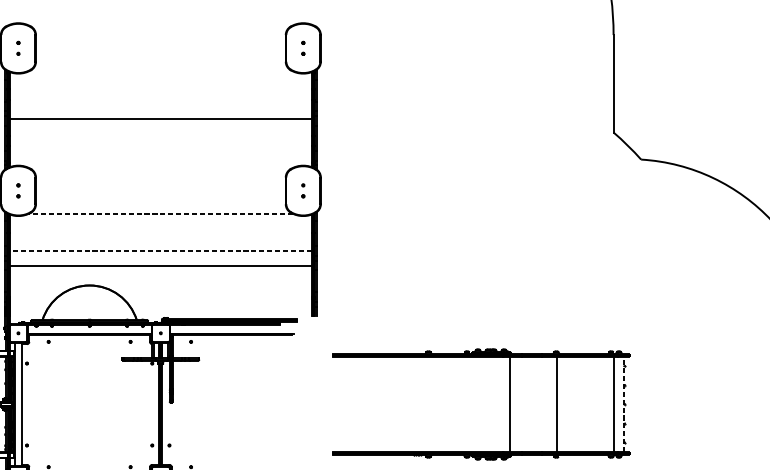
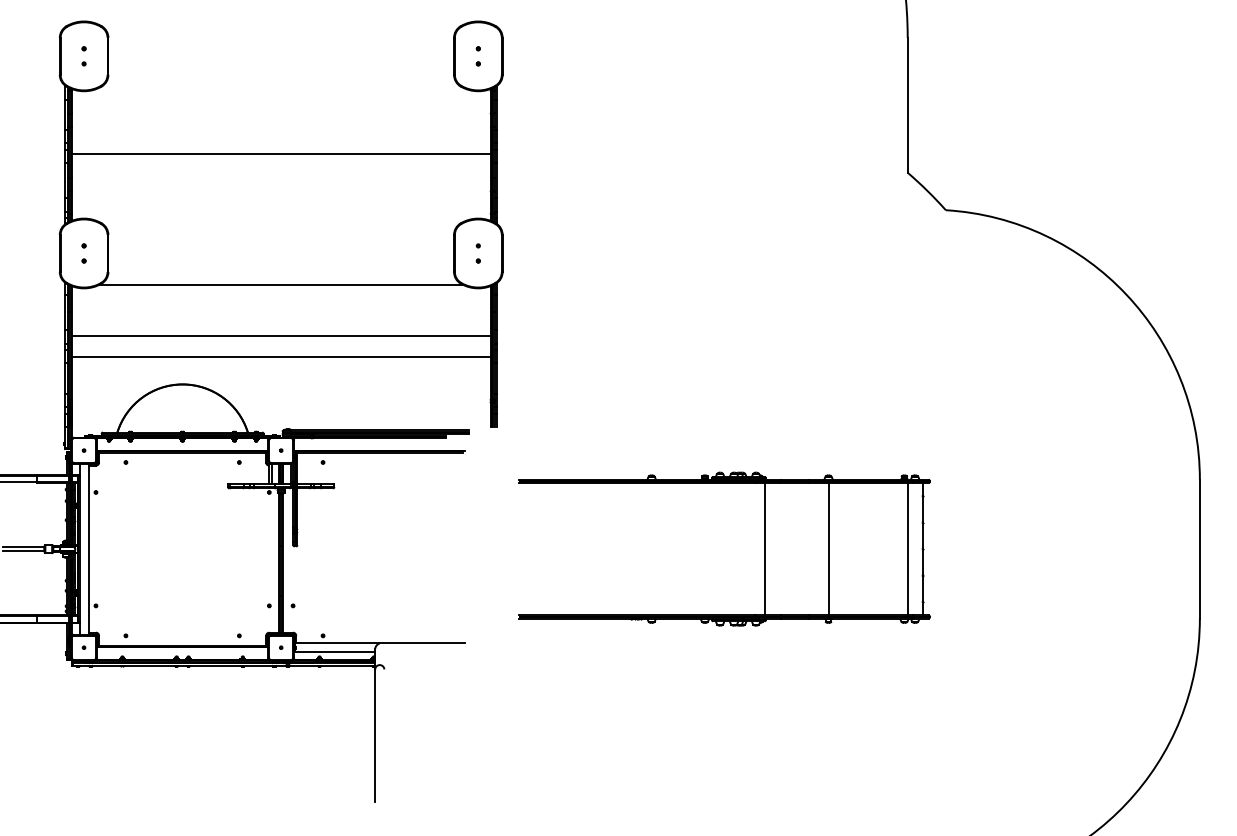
line: (160, 213) -> (280, 285), dashed -> solid
line: (160, 250) -> (280, 336), dashed -> solid
line: (624, 404) -> (922, 548), dashed -> solid

